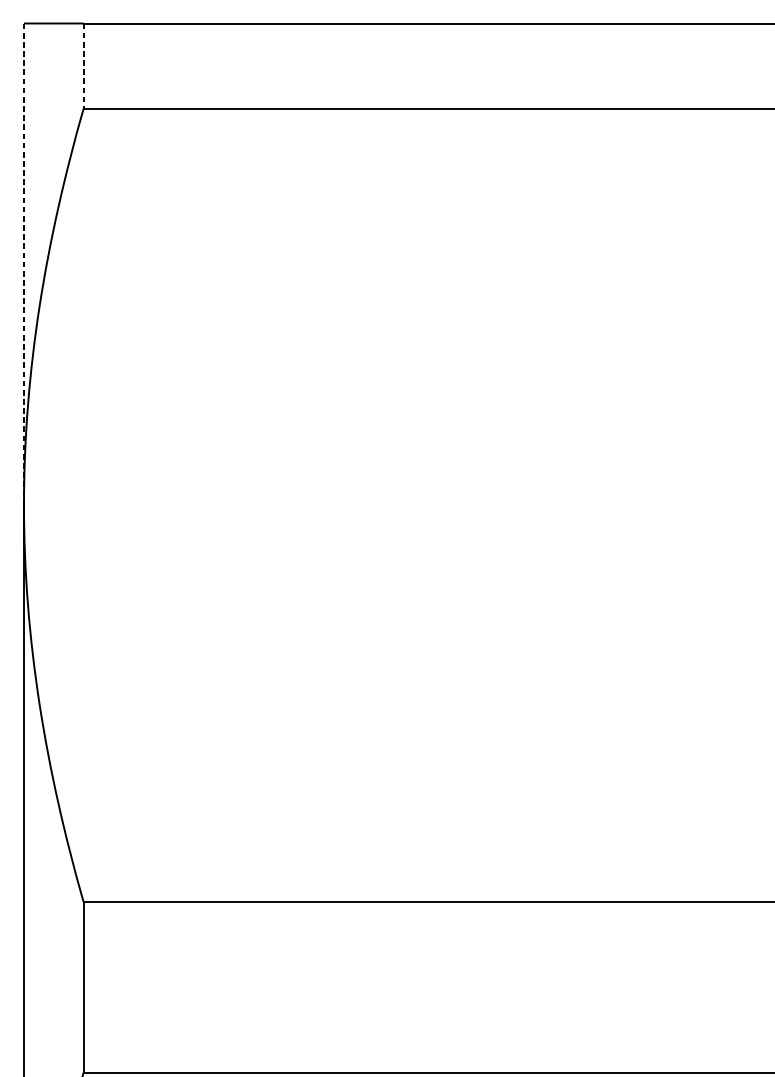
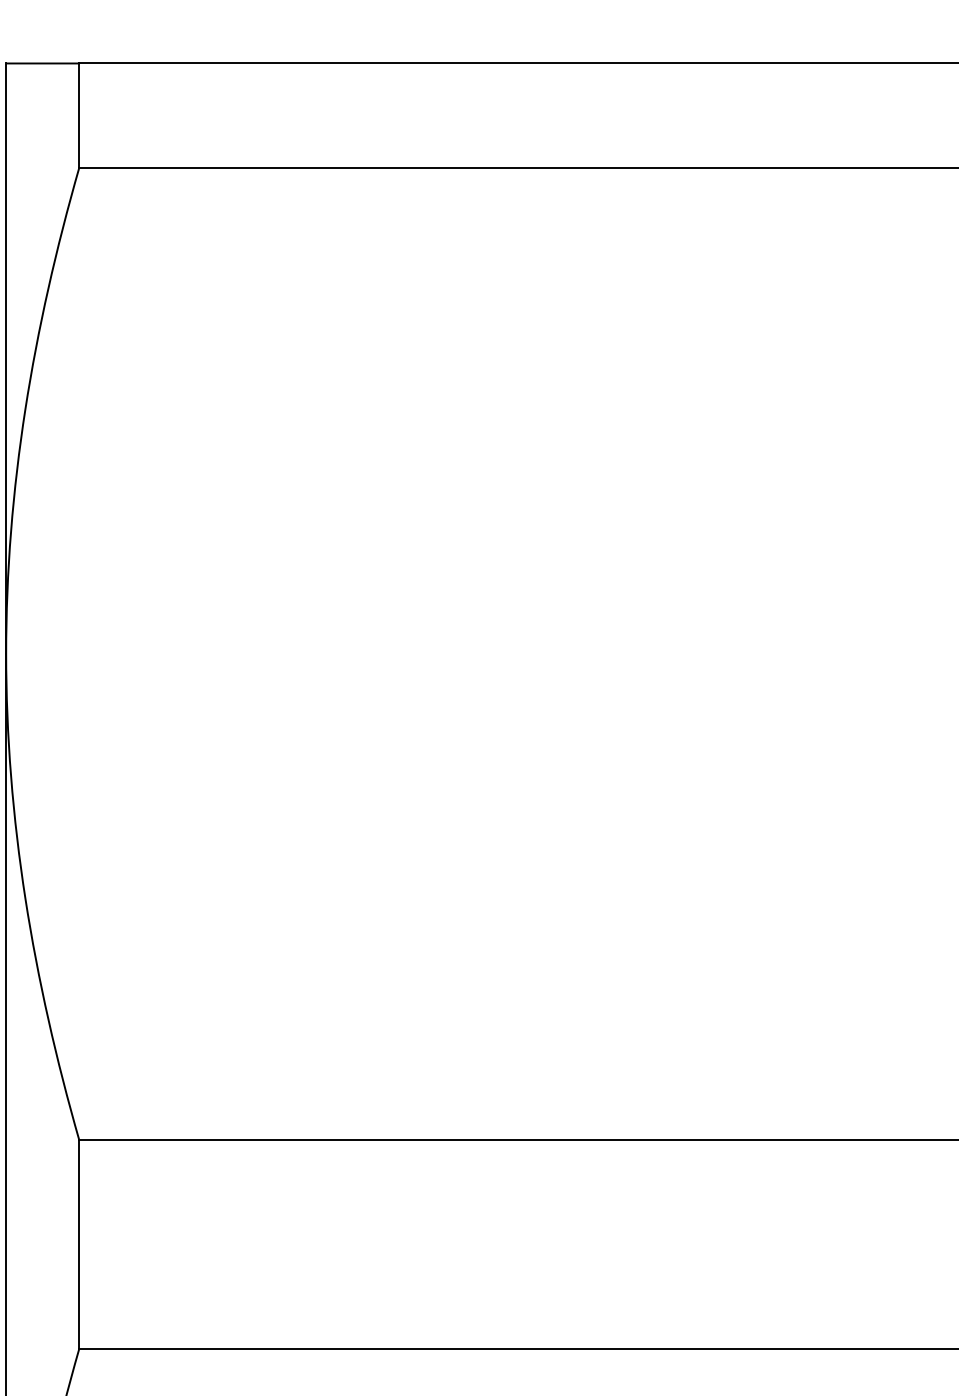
line: (83, 66) -> (79, 116), dashed -> solid
line: (24, 264) -> (6, 358), dashed -> solid

